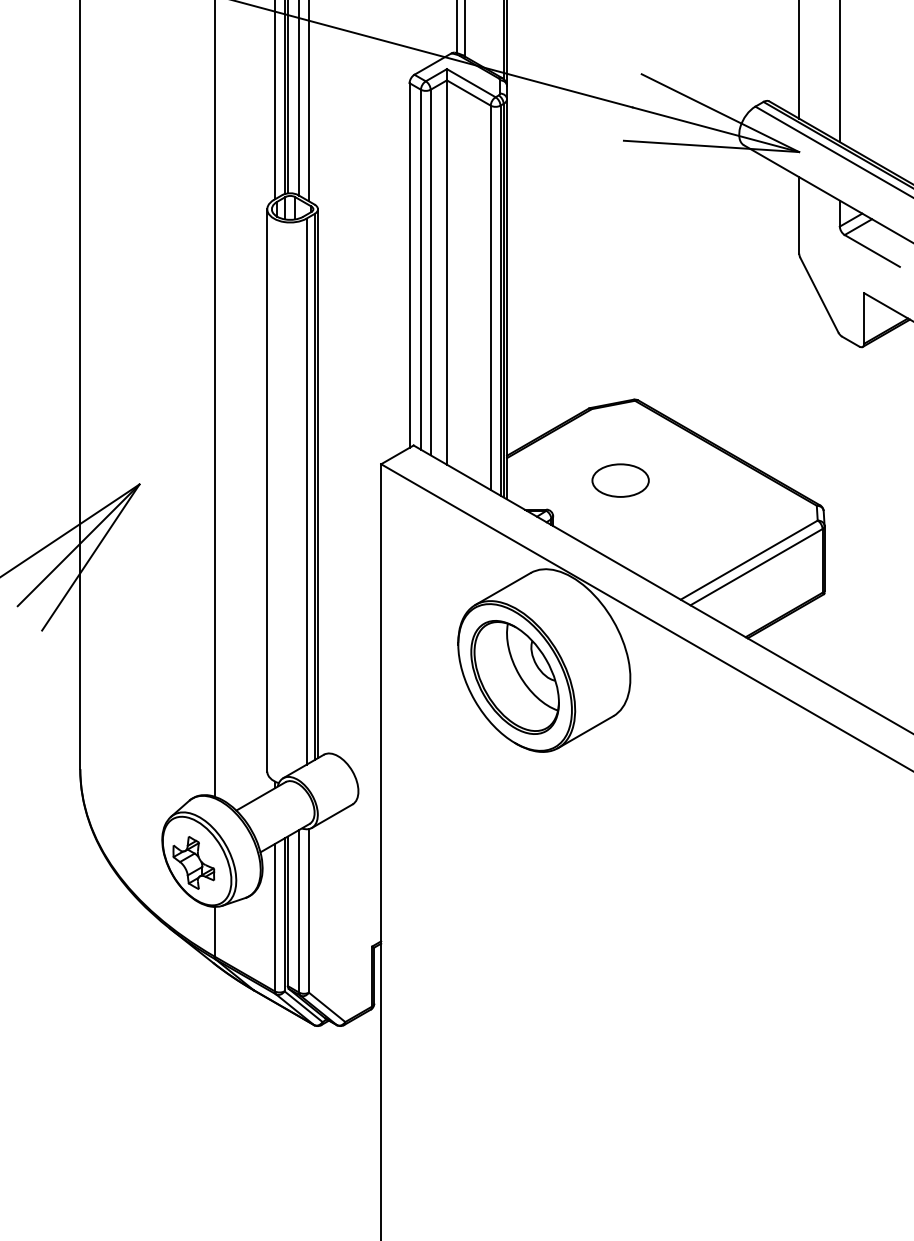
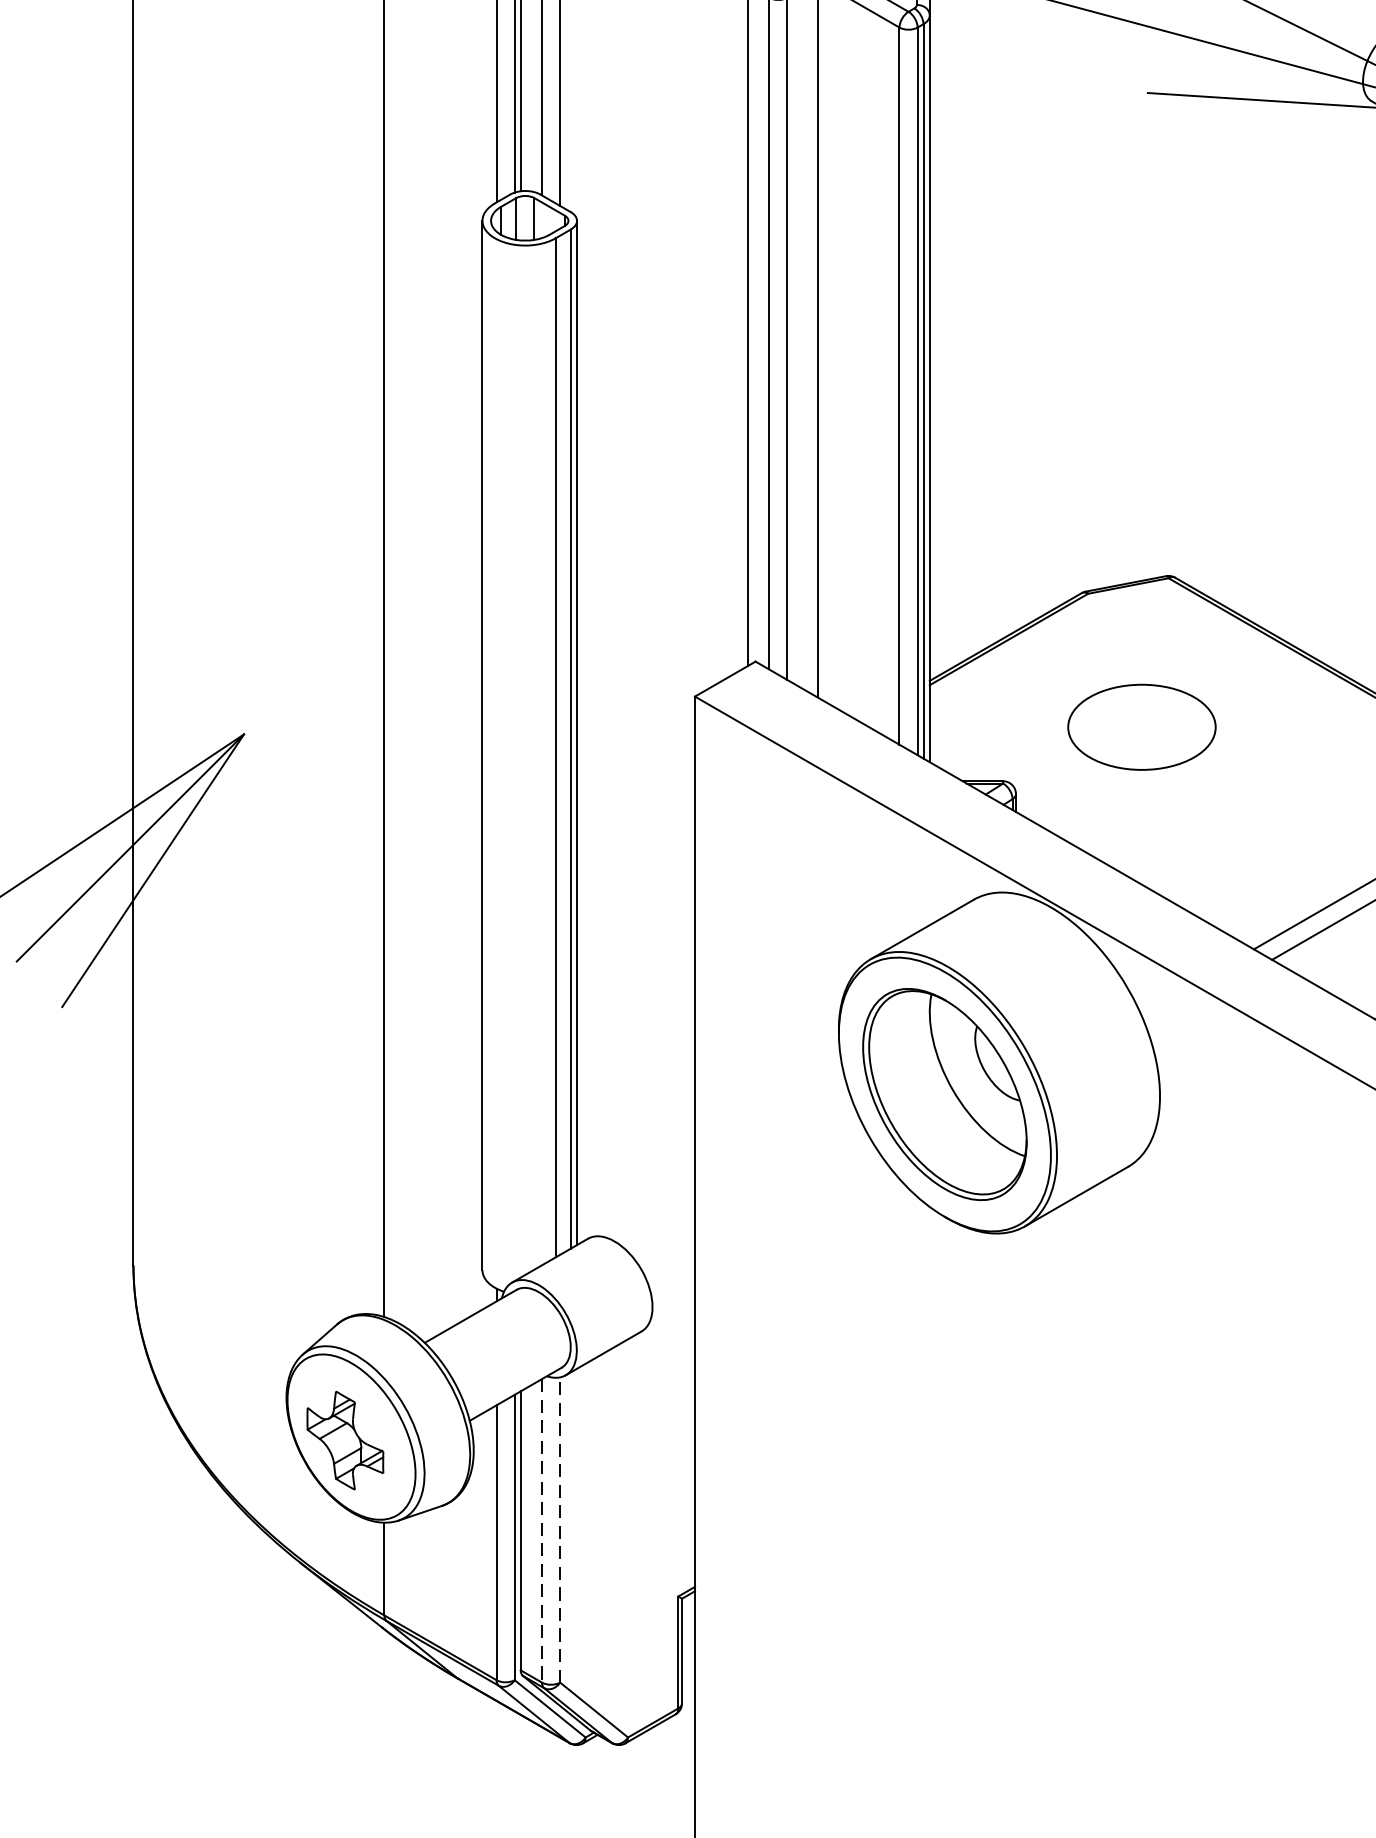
part: (620, 480) -> (1141, 726), size x1.4
line: (308, 910) -> (559, 1529), solid -> dashed
line: (299, 911) -> (542, 1531), solid -> dashed

